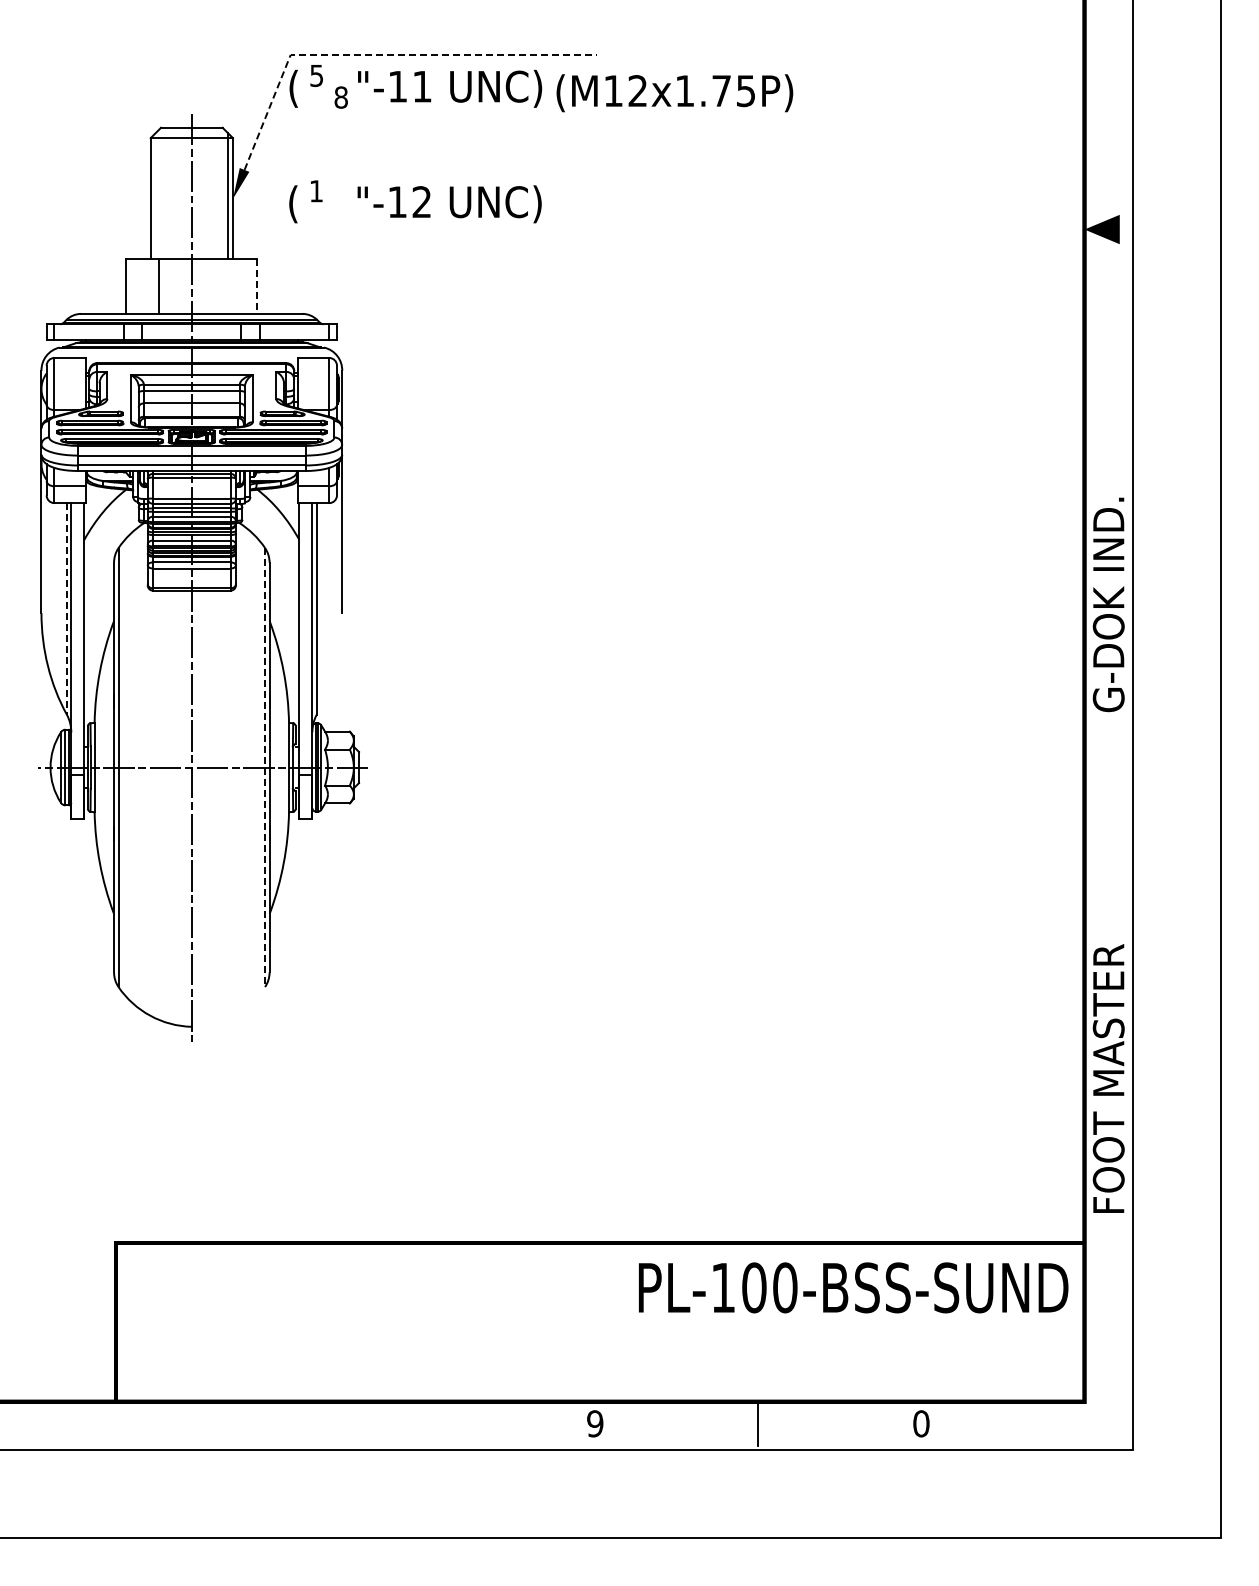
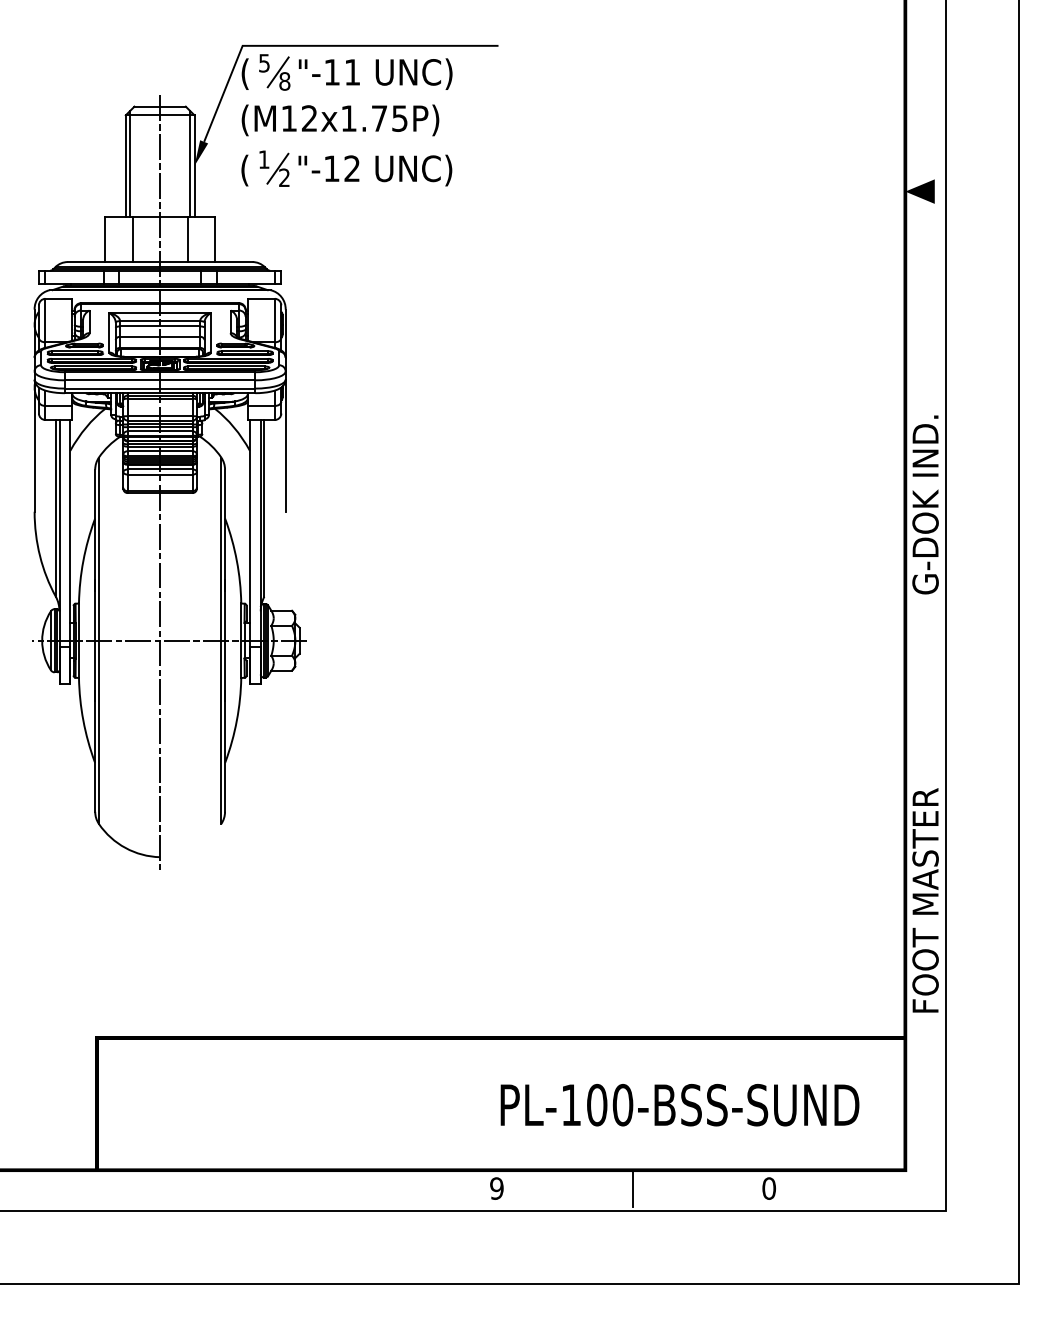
line: (381, 54) -> (318, 45), dashed -> solid
line: (332, 86) -> (277, 72), added
text: (674, 93) -> (340, 120), moved
line: (155, 195) -> (129, 163), added
part: (332, 203) -> (277, 169), added
line: (224, 286) -> (187, 239), added
line: (257, 287) -> (214, 240), dashed -> solid
line: (66, 608) -> (55, 507), dashed -> solid
line: (265, 767) -> (221, 640), dashed -> solid
text: (853, 1287) -> (679, 1104), moved

